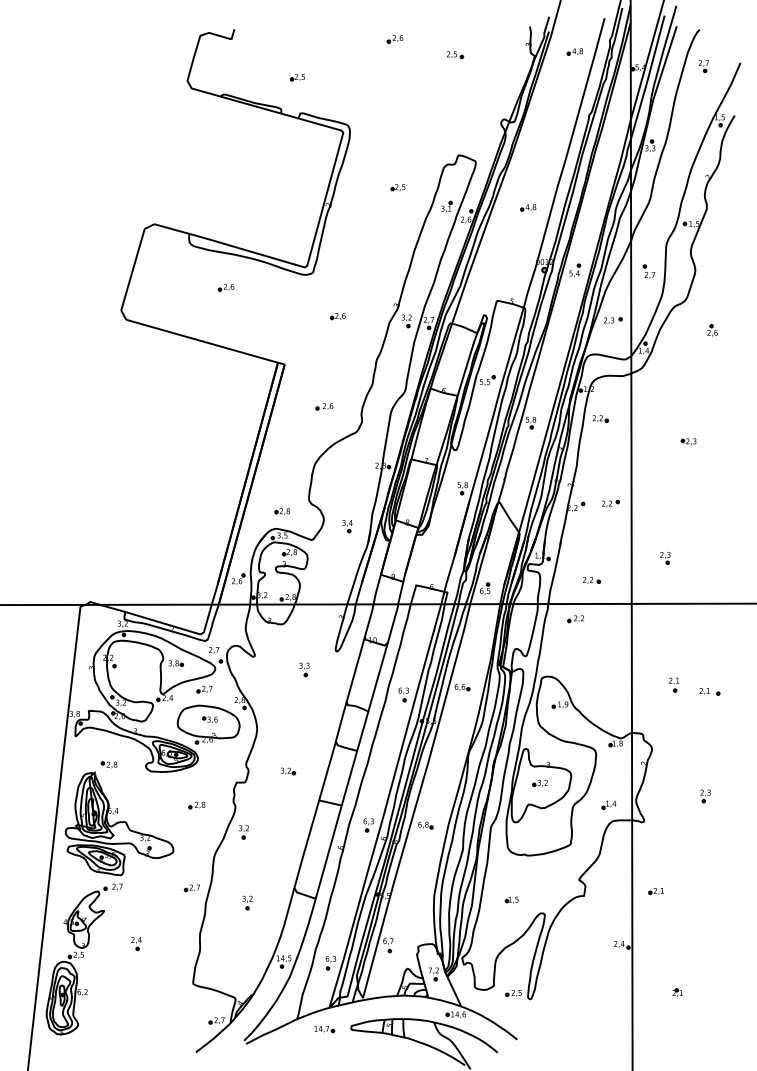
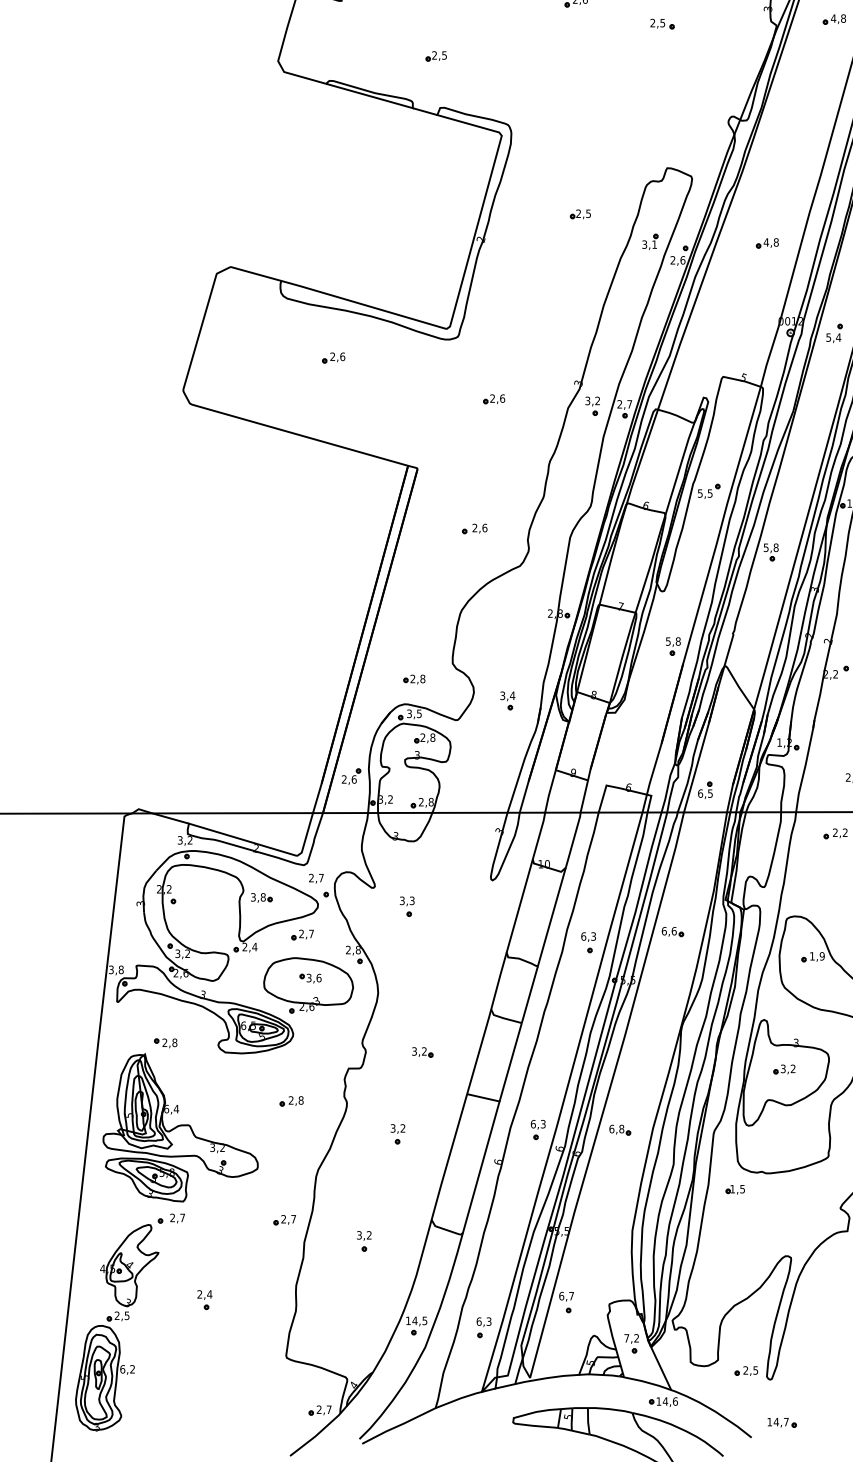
part: (304, 669) -> (407, 906), moved
part: (243, 832) -> (397, 1134), moved
part: (511, 899) -> (734, 1188), moved
part: (324, 1029) -> (782, 1423), moved

